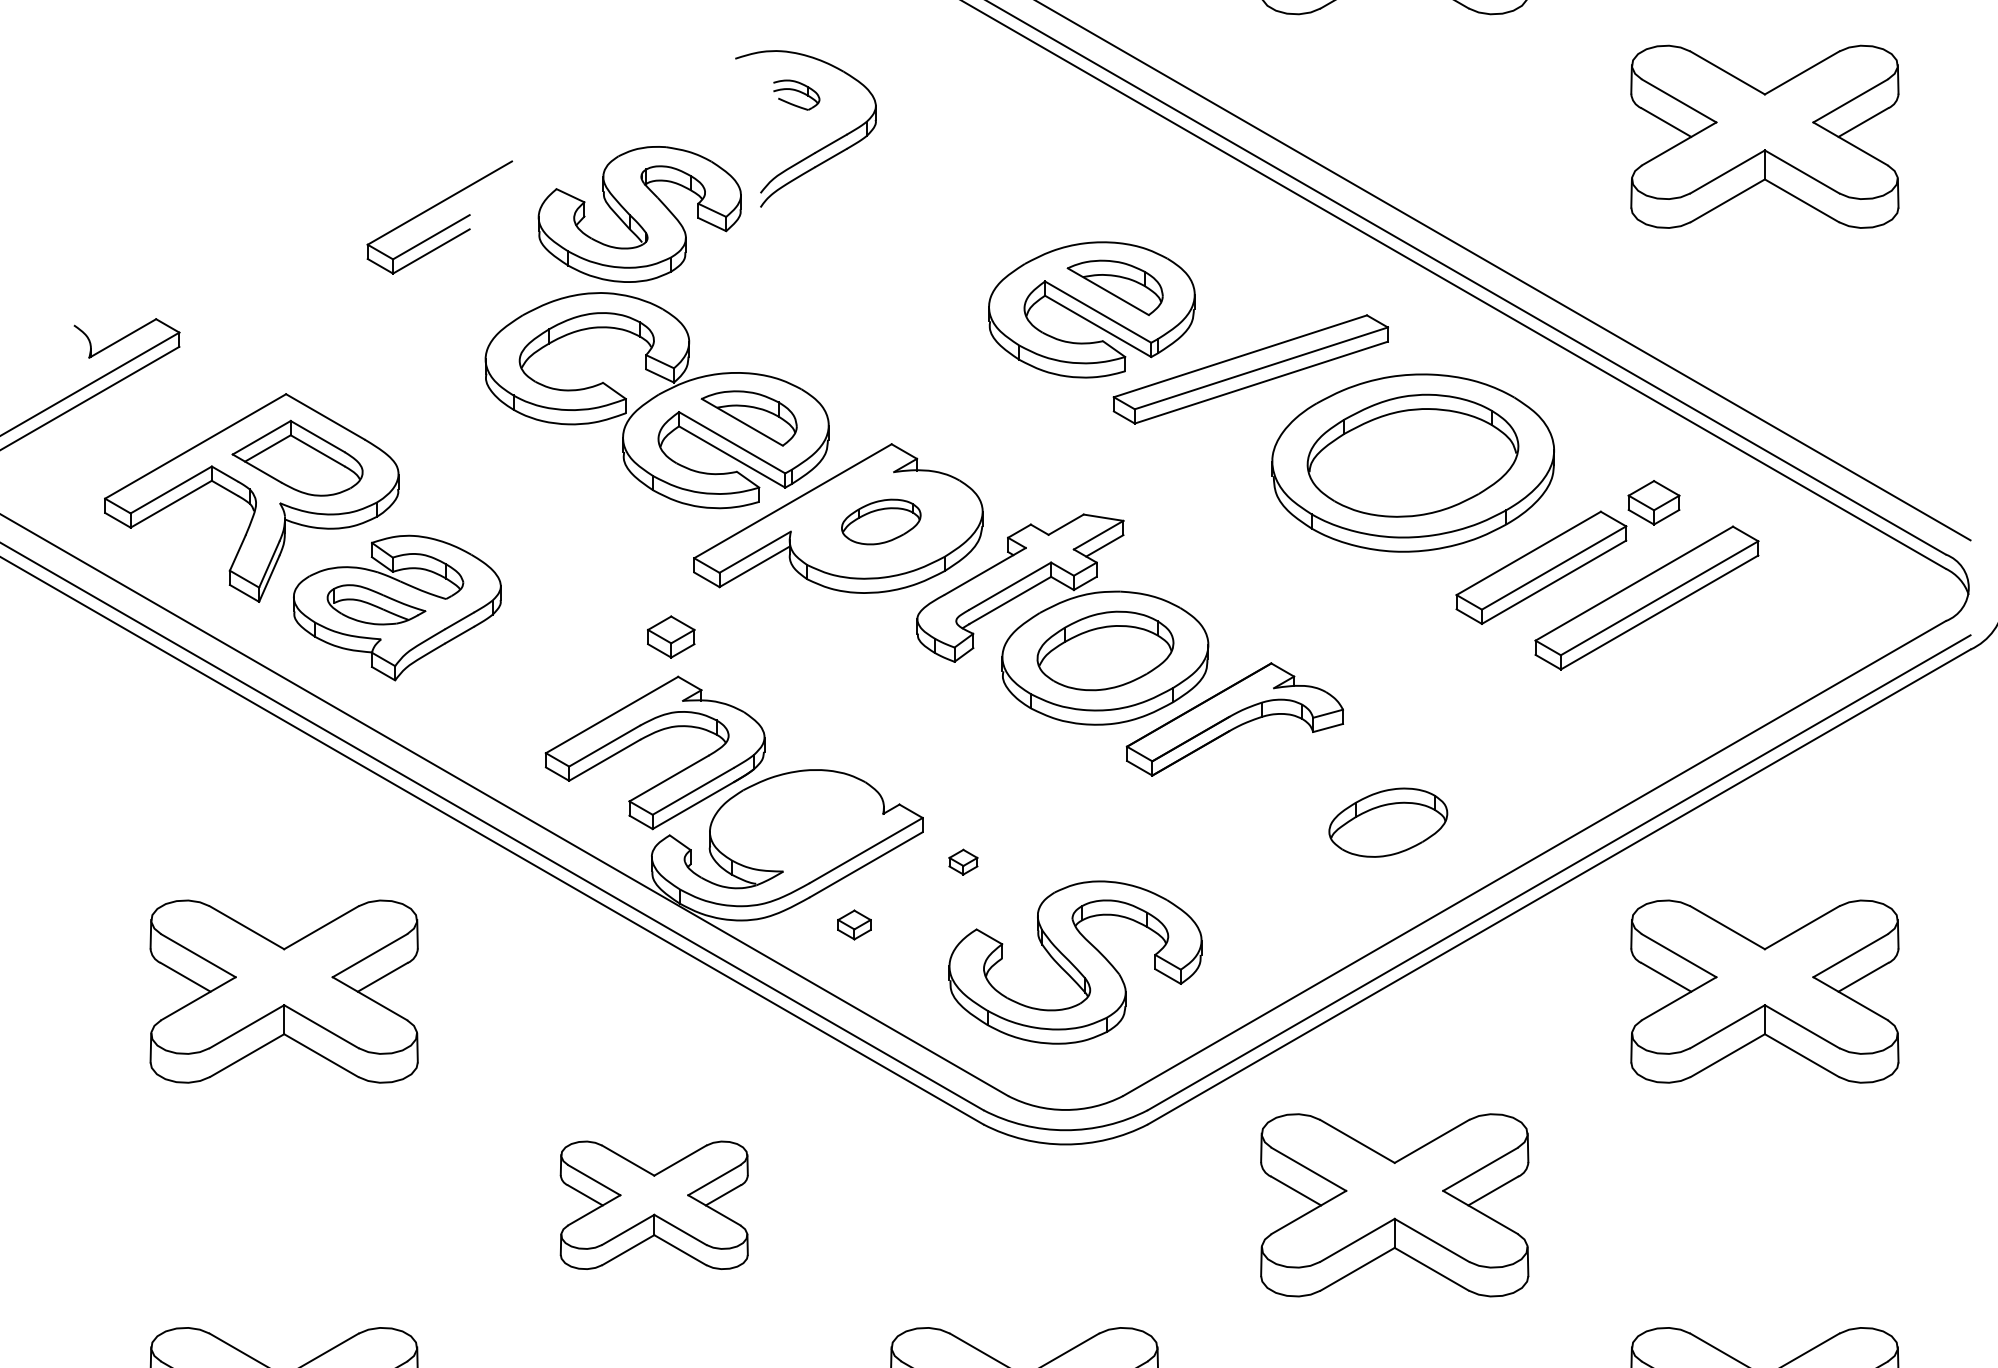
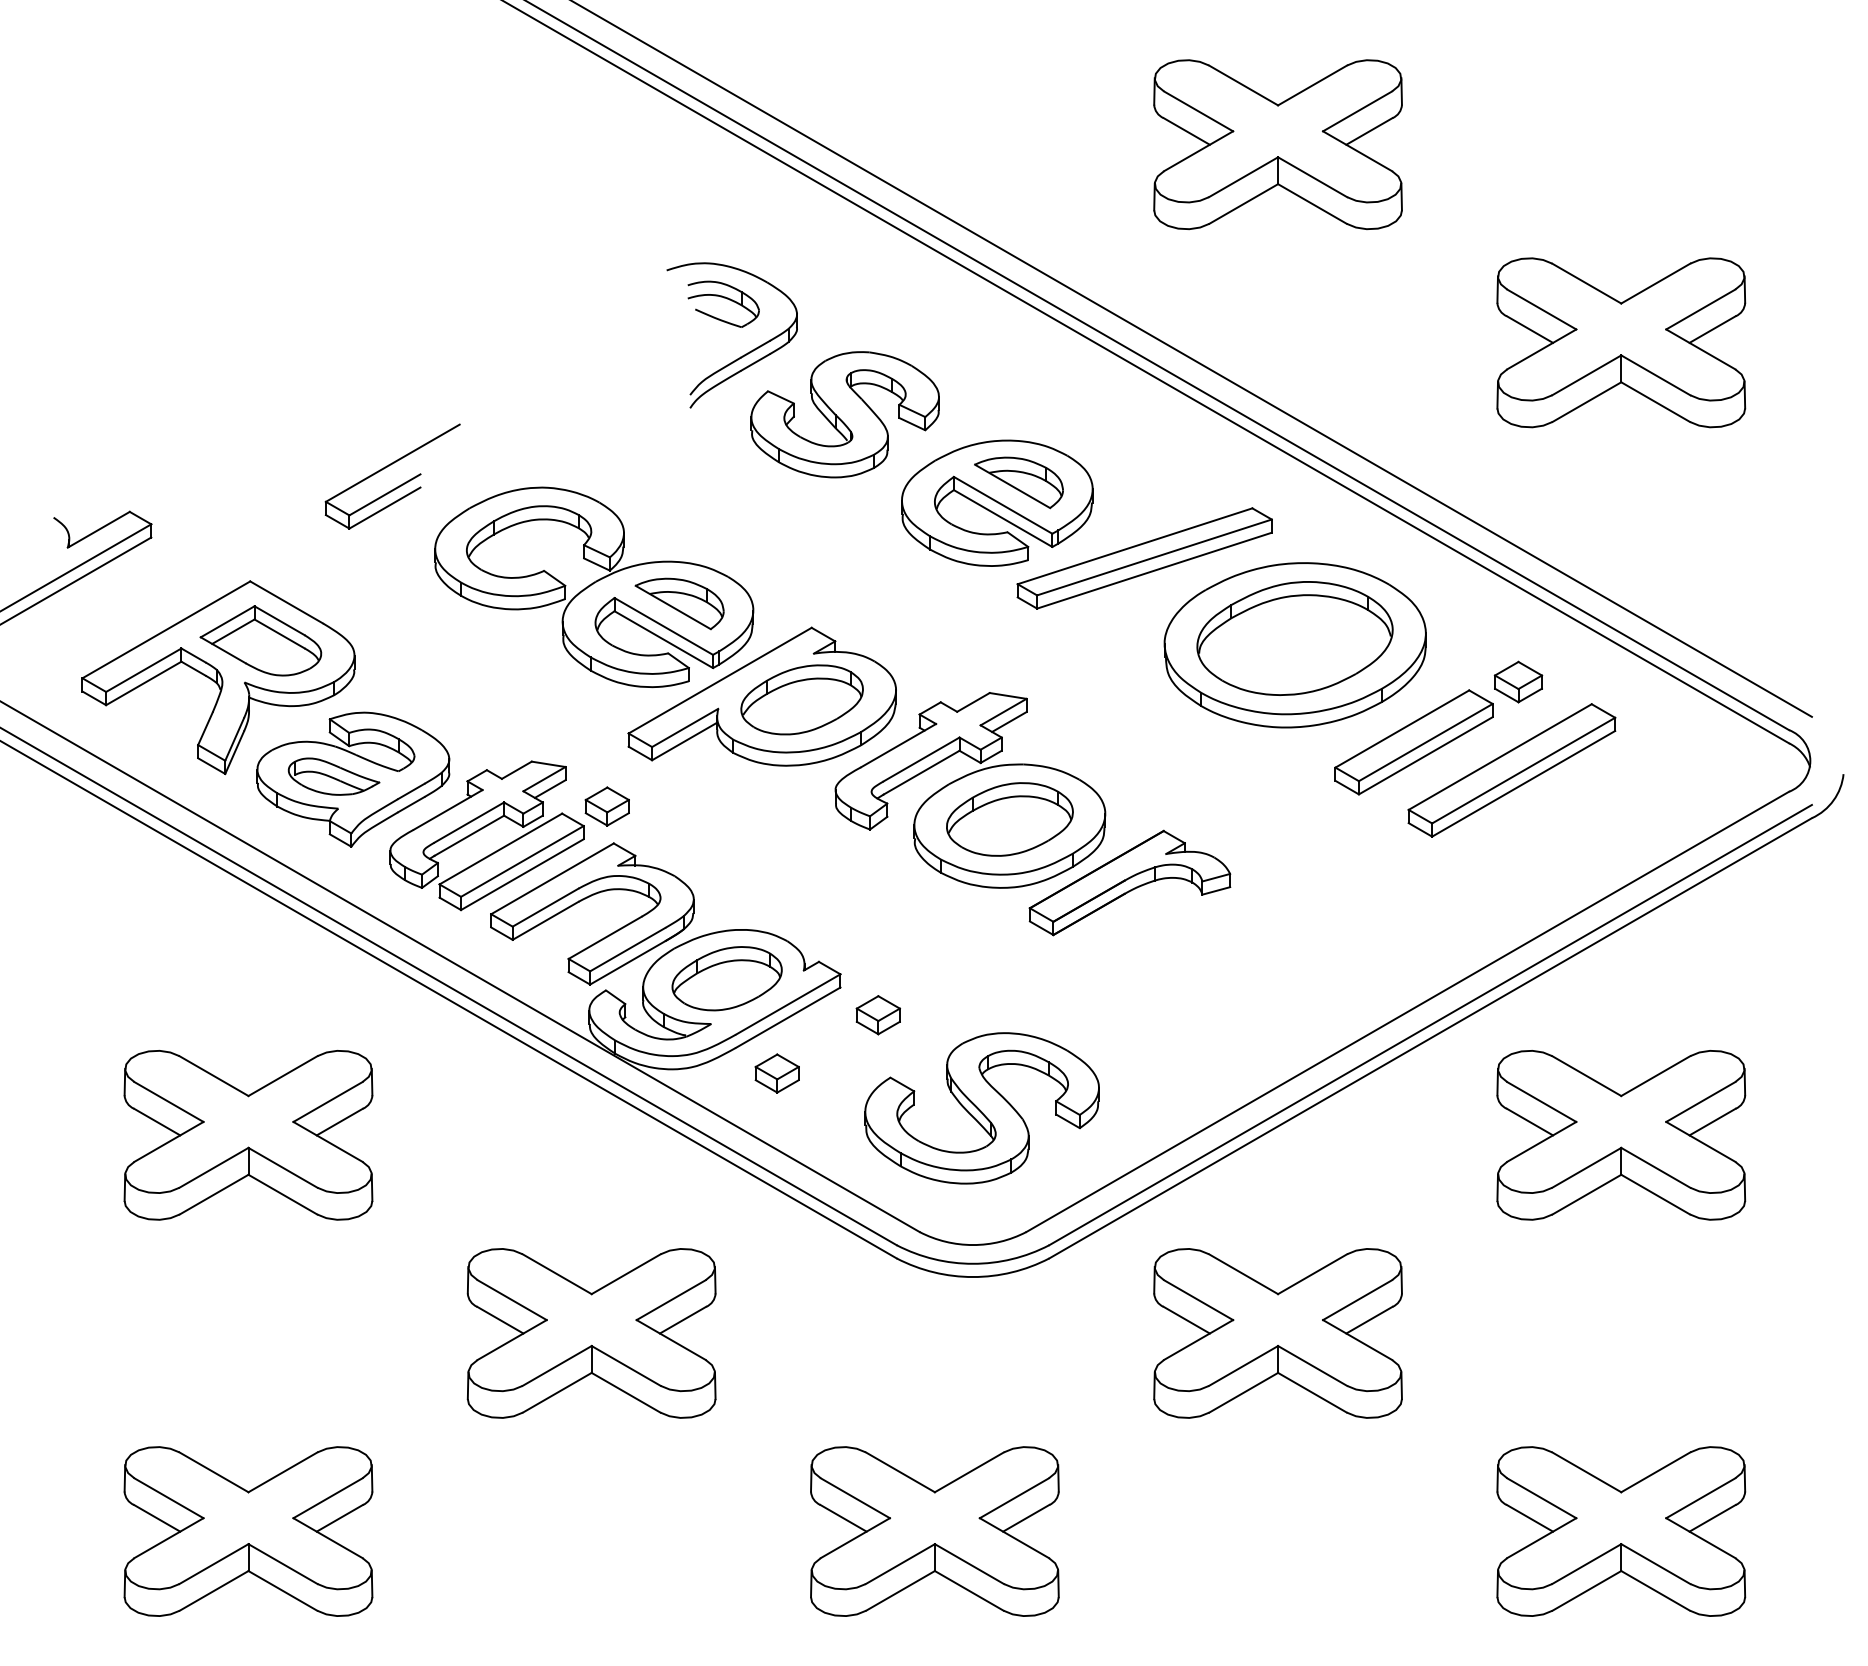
part: (796, 94) -> (723, 303), size x1.67
part: (434, 207) -> (387, 467), moved
part: (639, 214) -> (844, 414), moved
part: (880, 521) -> (801, 699), size x1.67
part: (536, 661) -> (482, 829), added
part: (1387, 822) -> (726, 978), moved
part: (962, 862) -> (877, 1015), size x1.67
part: (853, 924) -> (776, 1073), size x1.43
part: (654, 1205) -> (591, 1333), size x1.43

